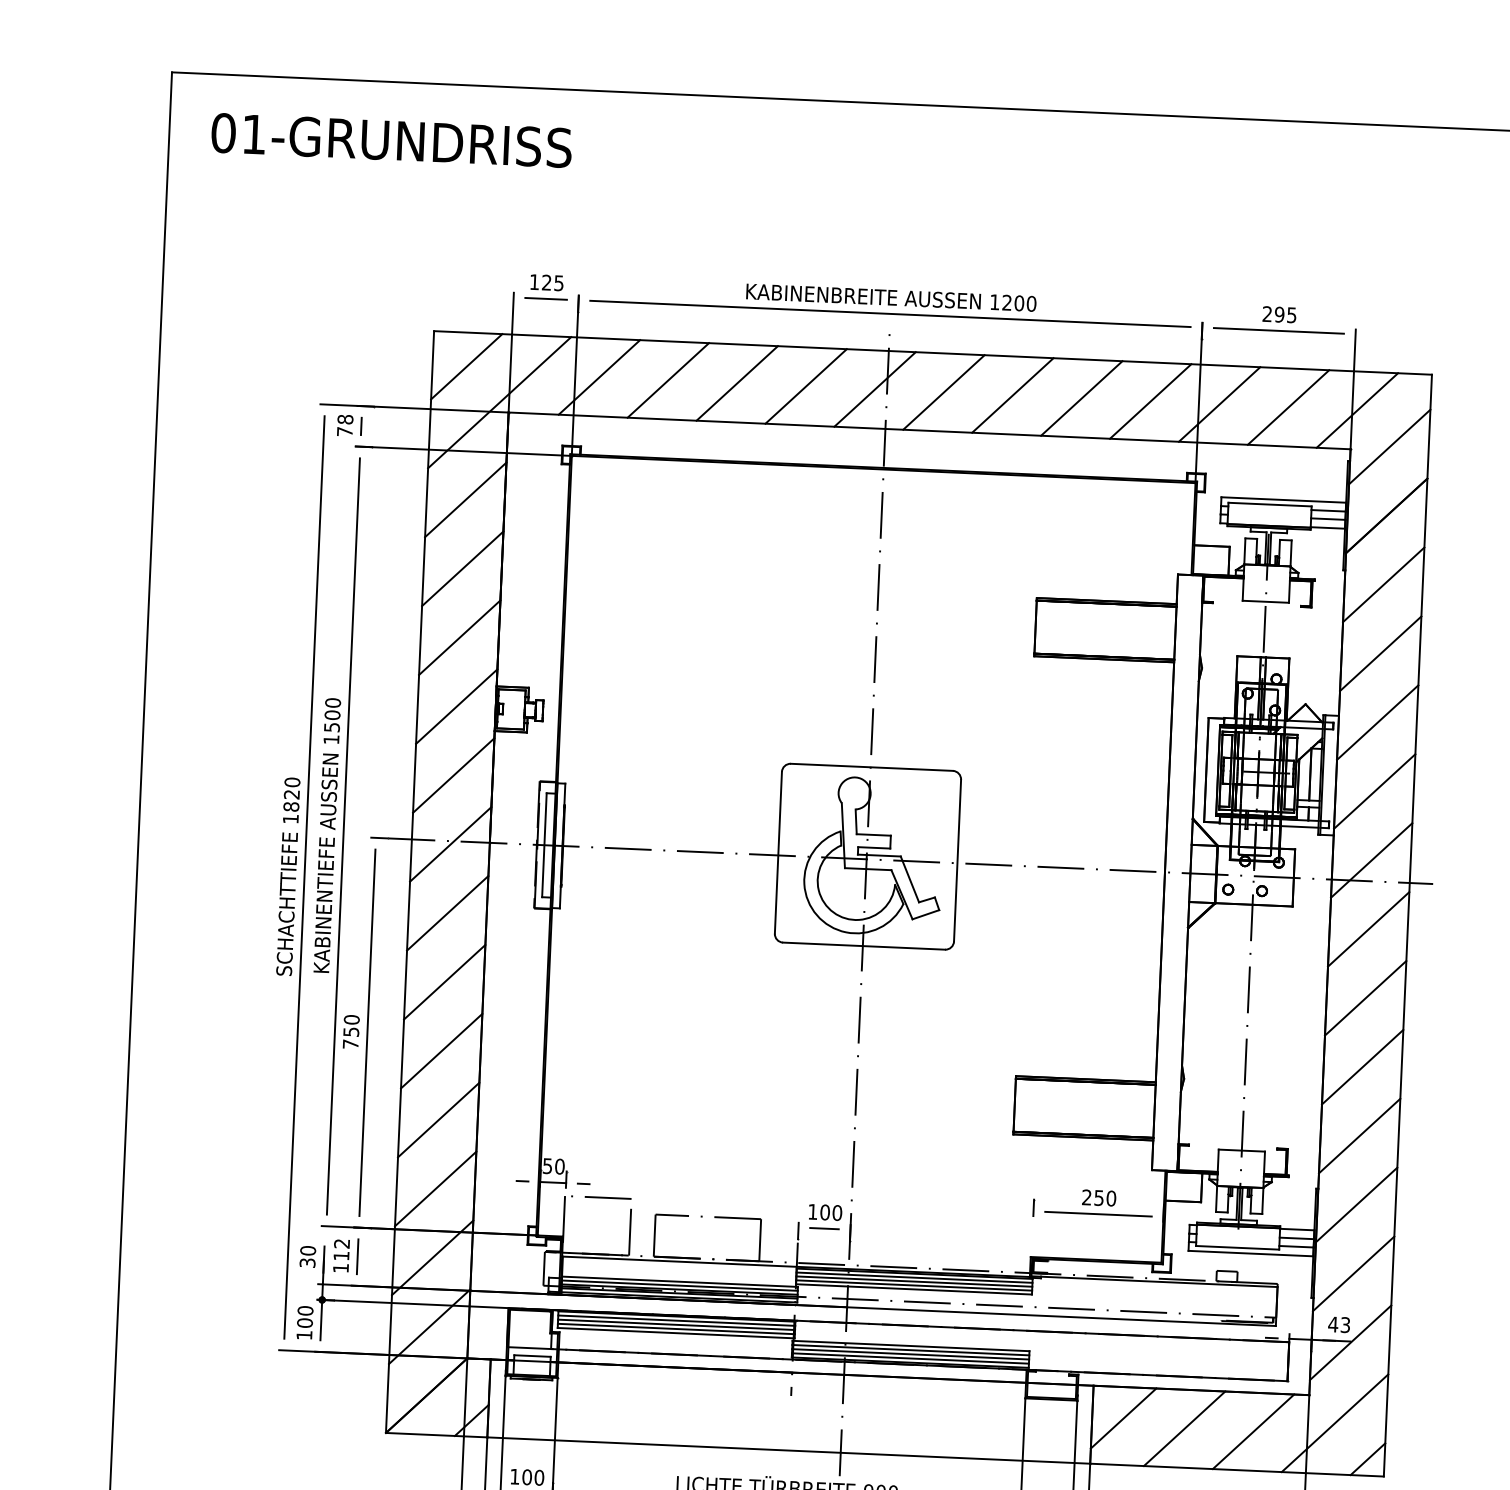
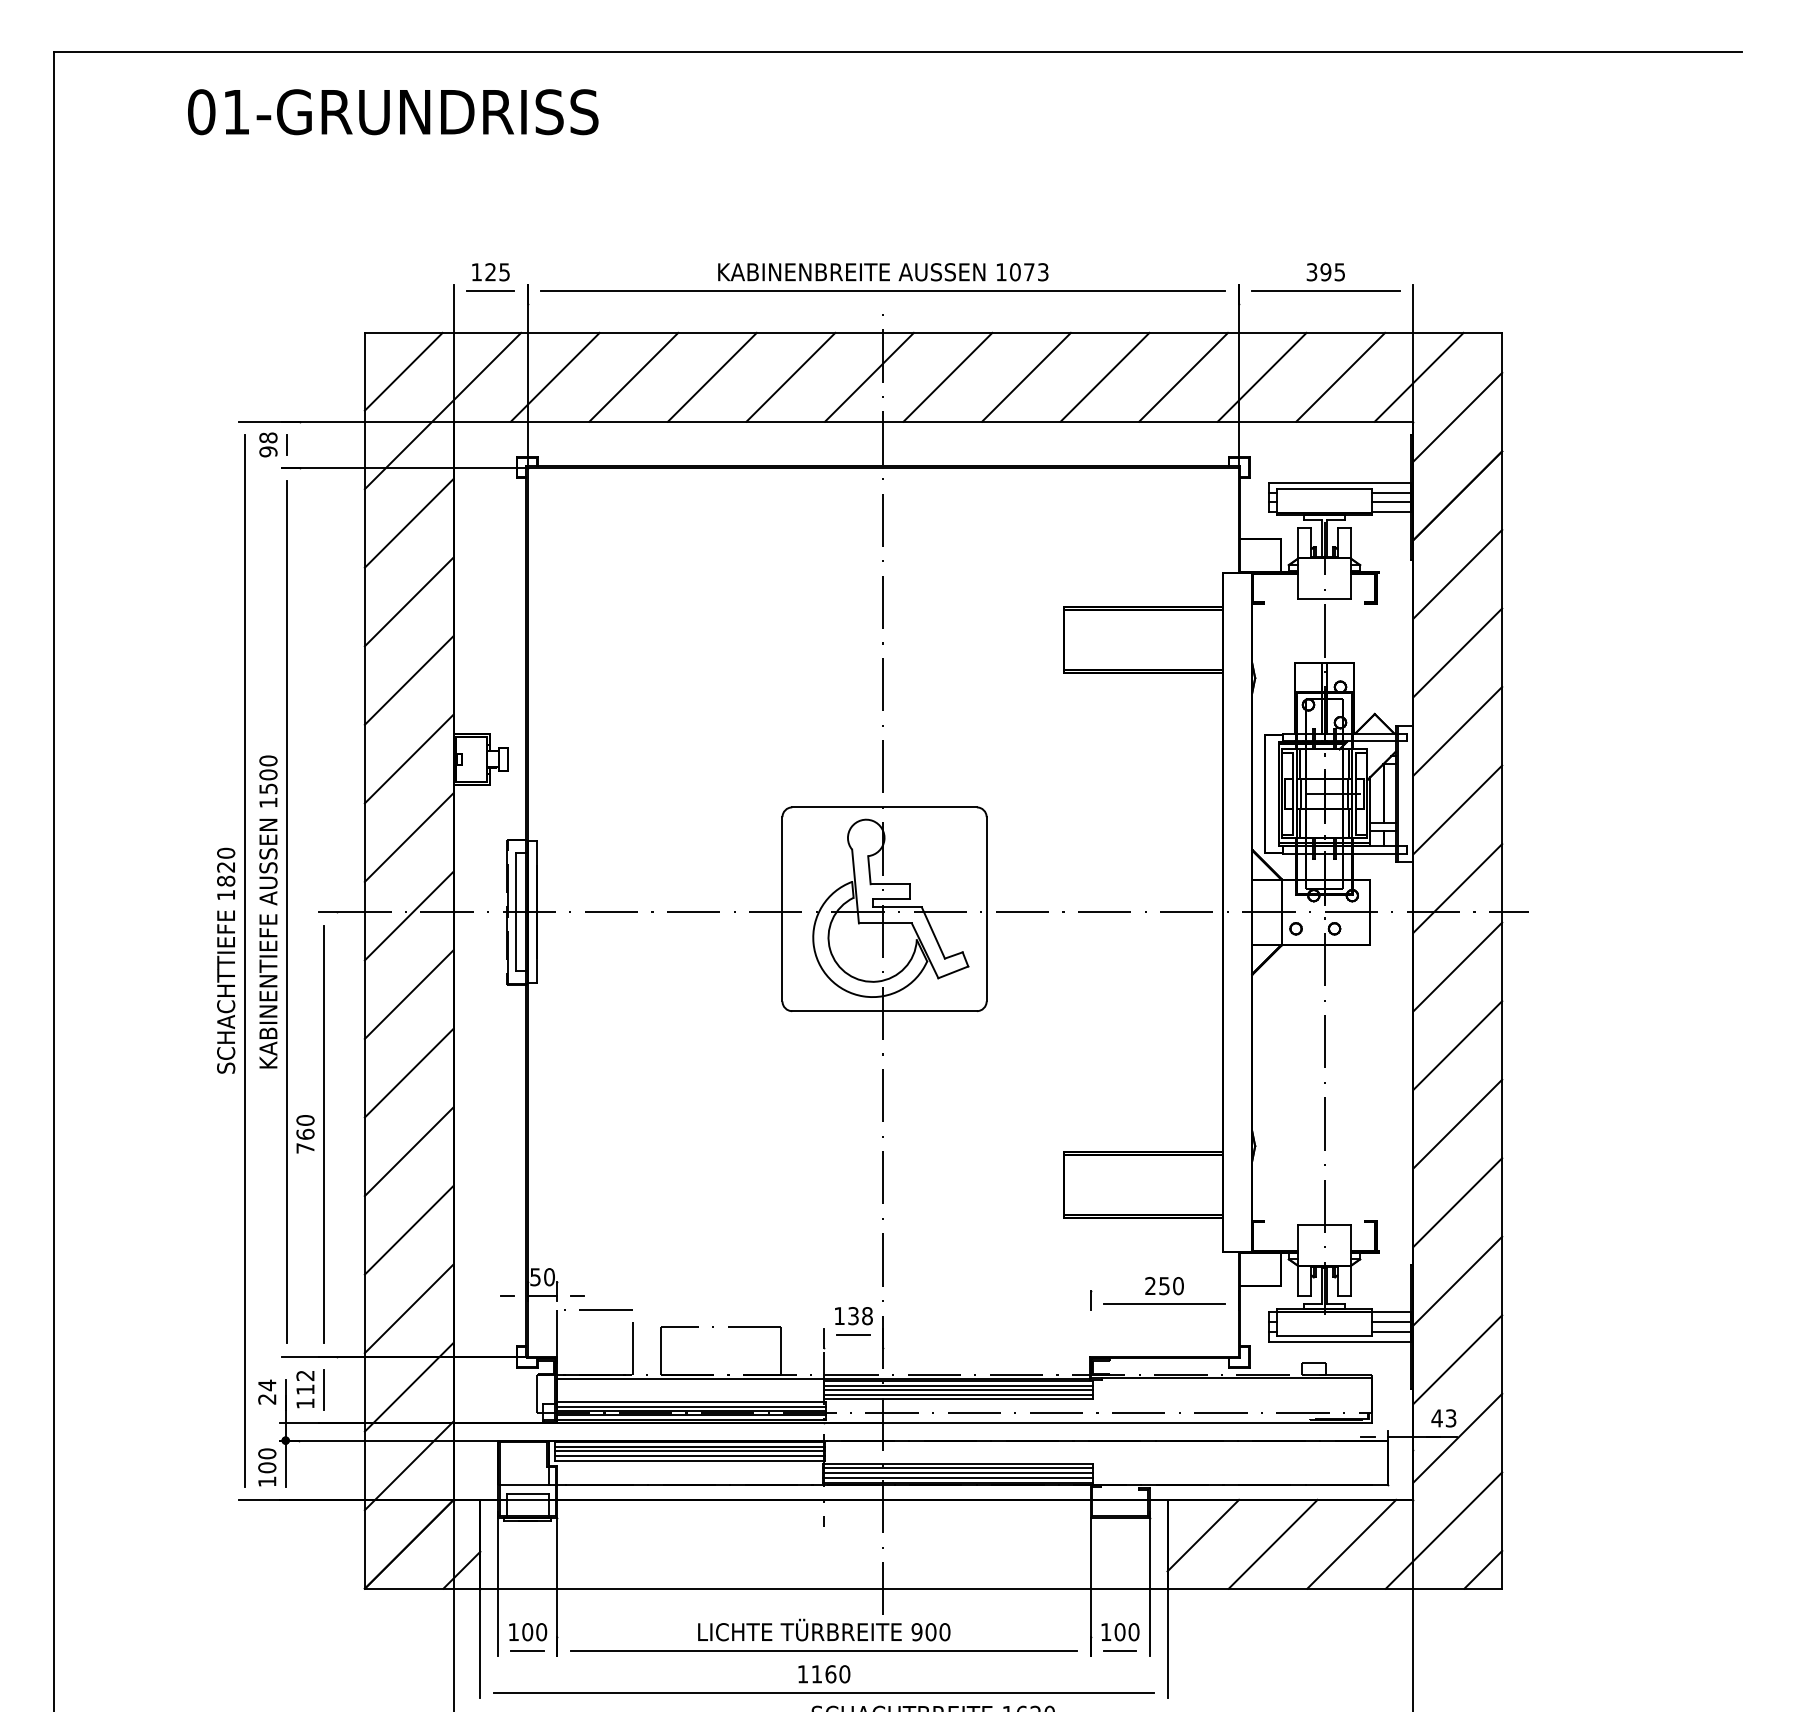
text: (391, 140) -> (393, 112), moved
text: (1019, 303) -> (1029, 272), 1200 -> 1073
text: (1266, 314) -> (1311, 272), 295 -> 395
text: (345, 431) -> (268, 451), 78 -> 98
text: (351, 1031) -> (305, 1133), 750 -> 760
text: (831, 1213) -> (860, 1316), 100 -> 138
text: (308, 1256) -> (267, 1391), 30 -> 24

